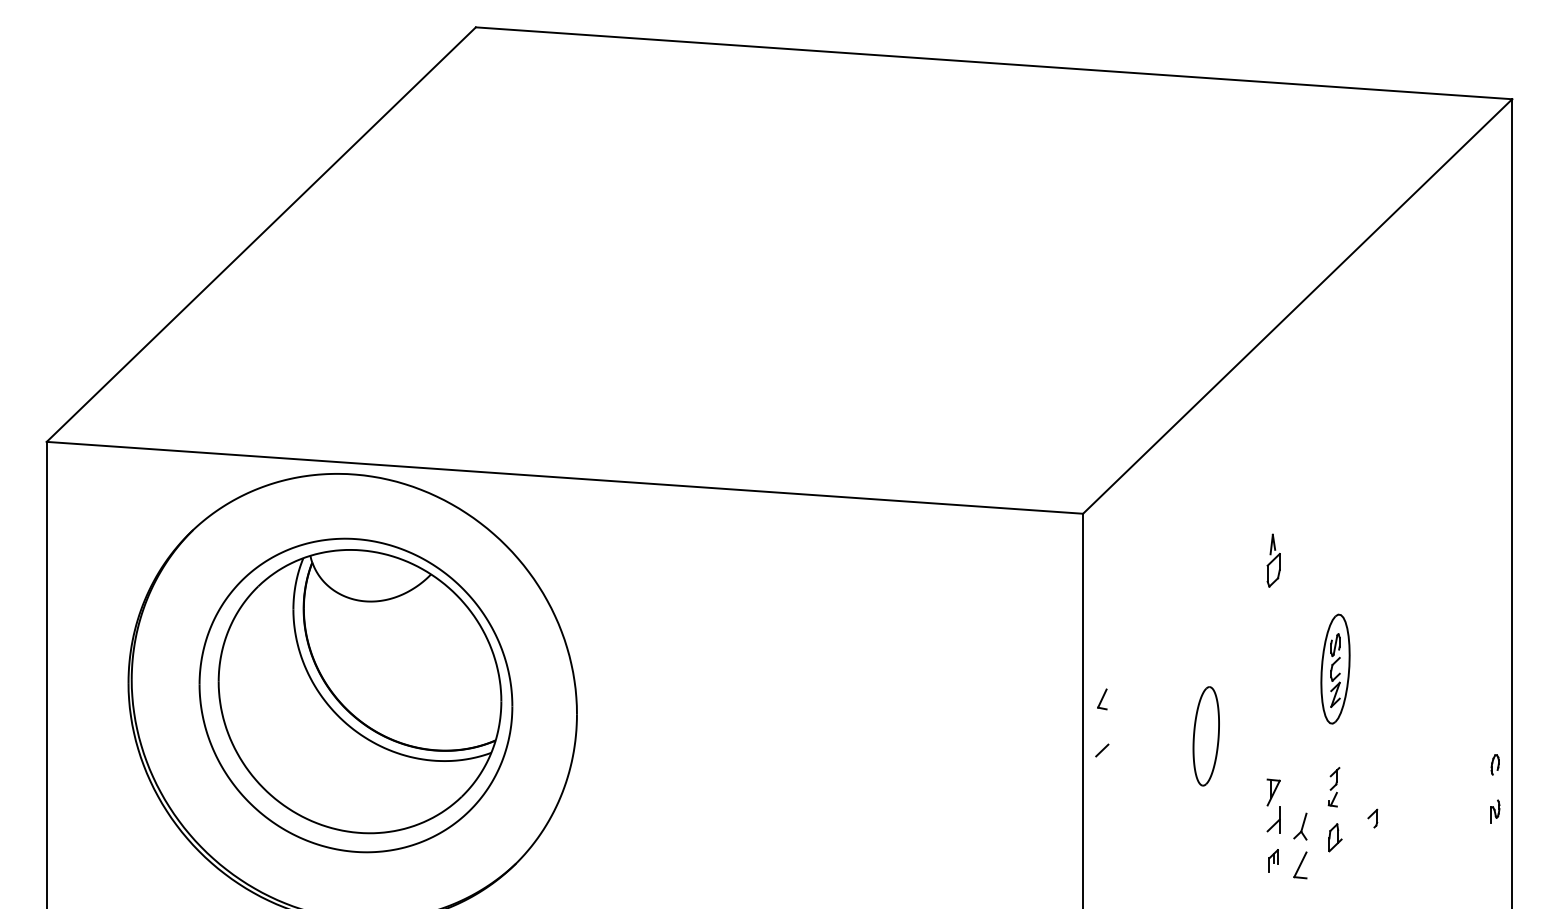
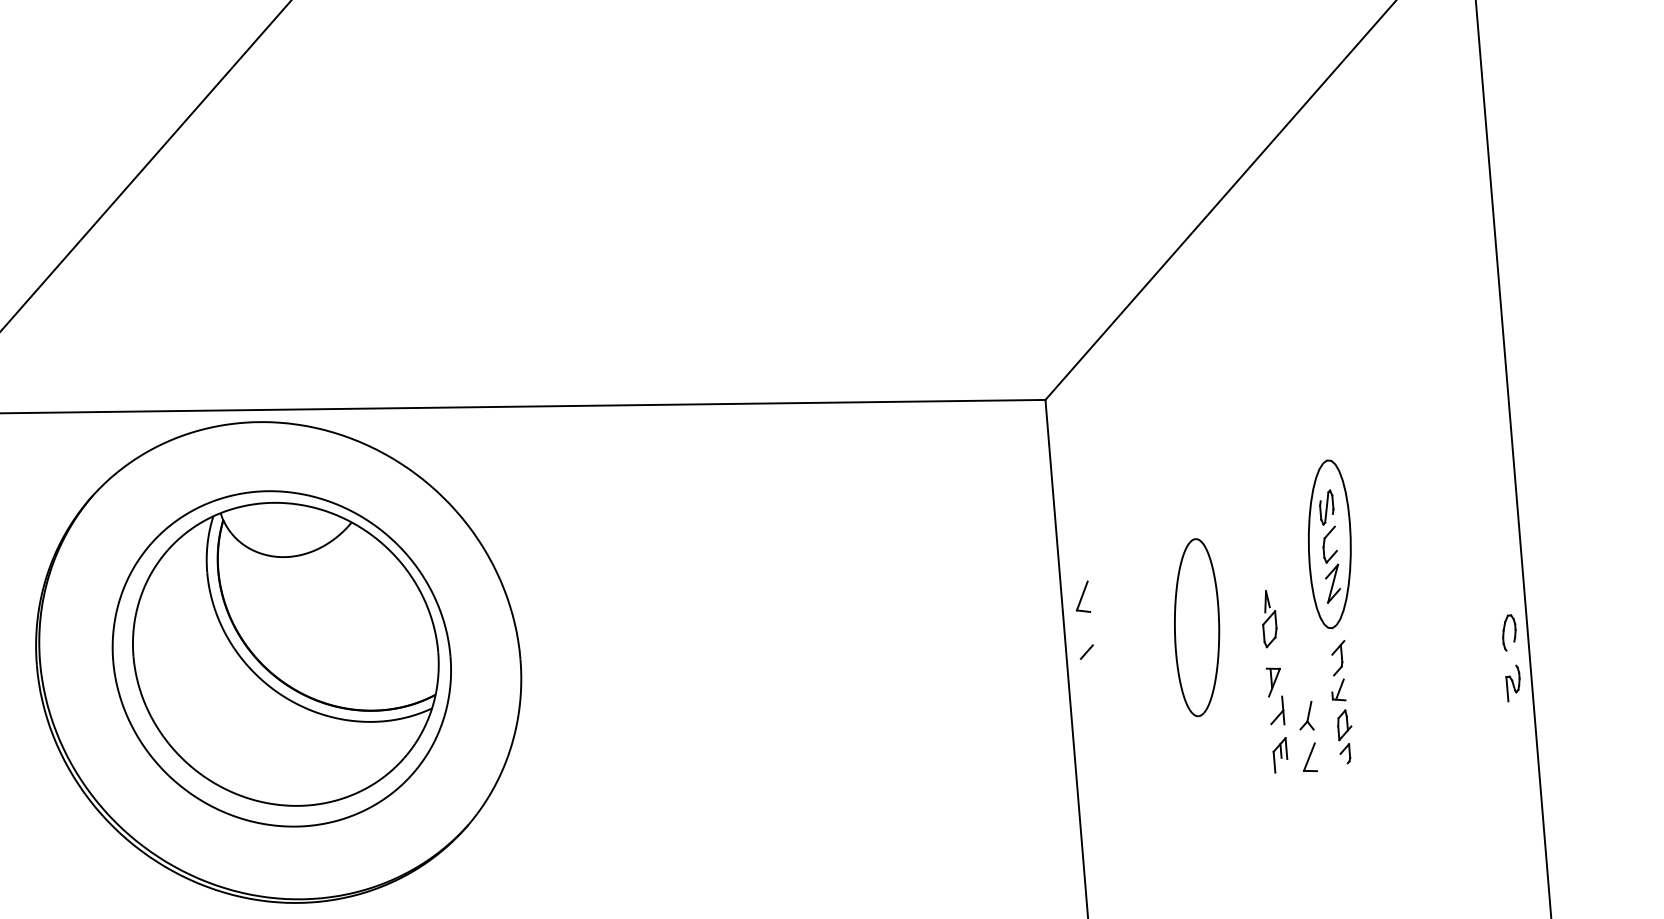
part: (1273, 560) -> (1268, 618), moved
part: (1335, 668) -> (1329, 543), size x1.43
part: (1102, 699) -> (1082, 597), size x1.43
part: (1206, 736) -> (1197, 627), size x1.67
part: (1495, 764) -> (1509, 632), size x1.67
part: (1333, 786) -> (1337, 670), size x1.43
part: (1495, 811) -> (1513, 682), size x1.43
part: (1372, 818) -> (1344, 753), moved
part: (1273, 860) -> (1280, 754), size x1.43

